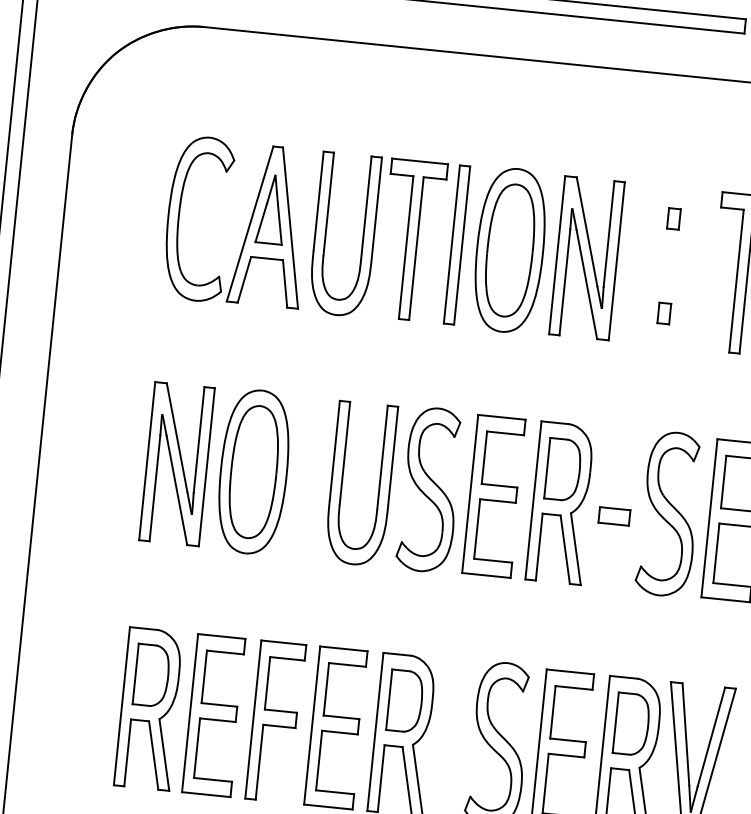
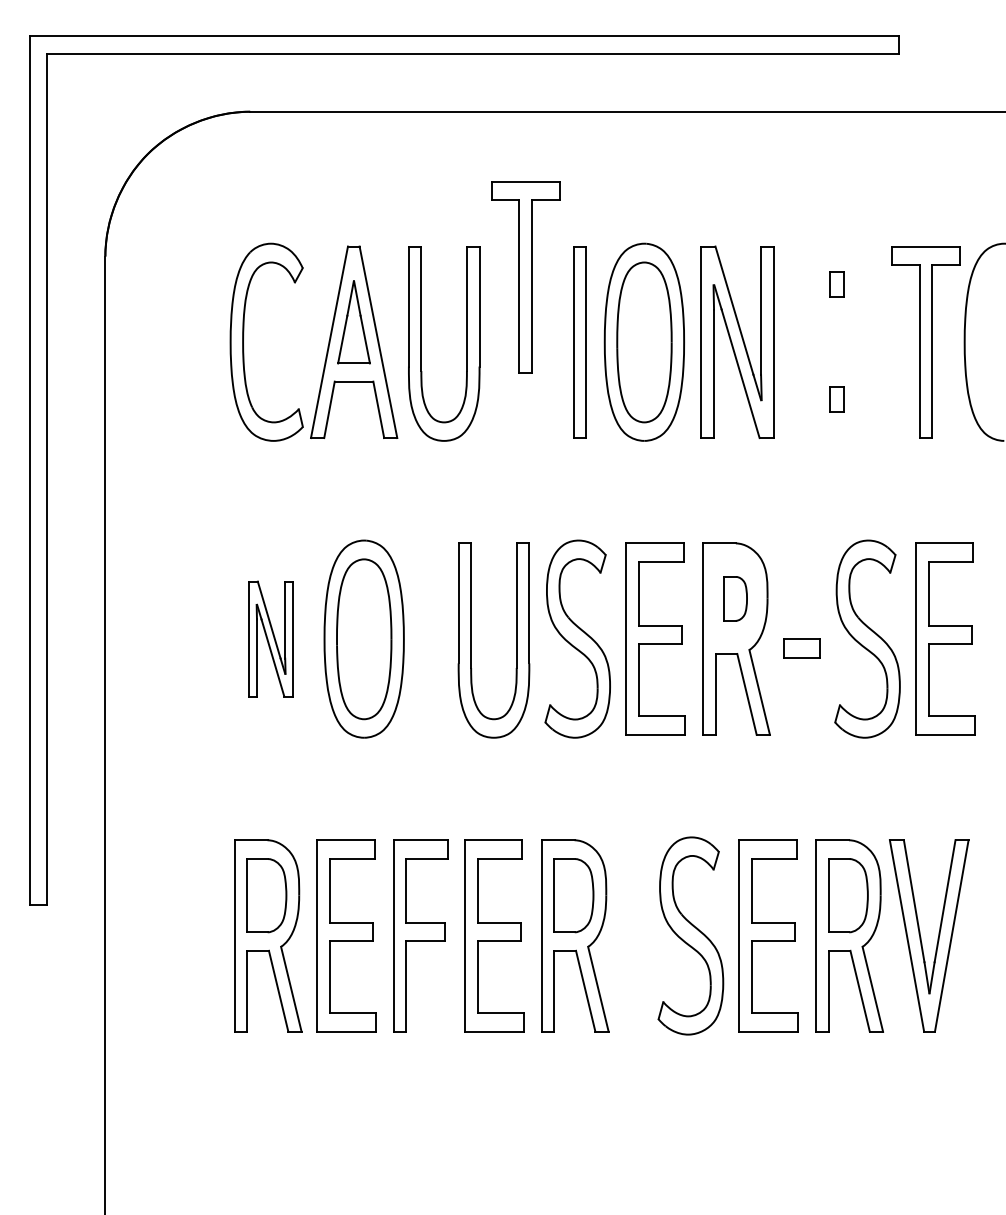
part: (411, 240) -> (525, 277), moved
part: (176, 463) -> (270, 638), size x0.6
part: (563, 469) -> (735, 598), size x0.6

